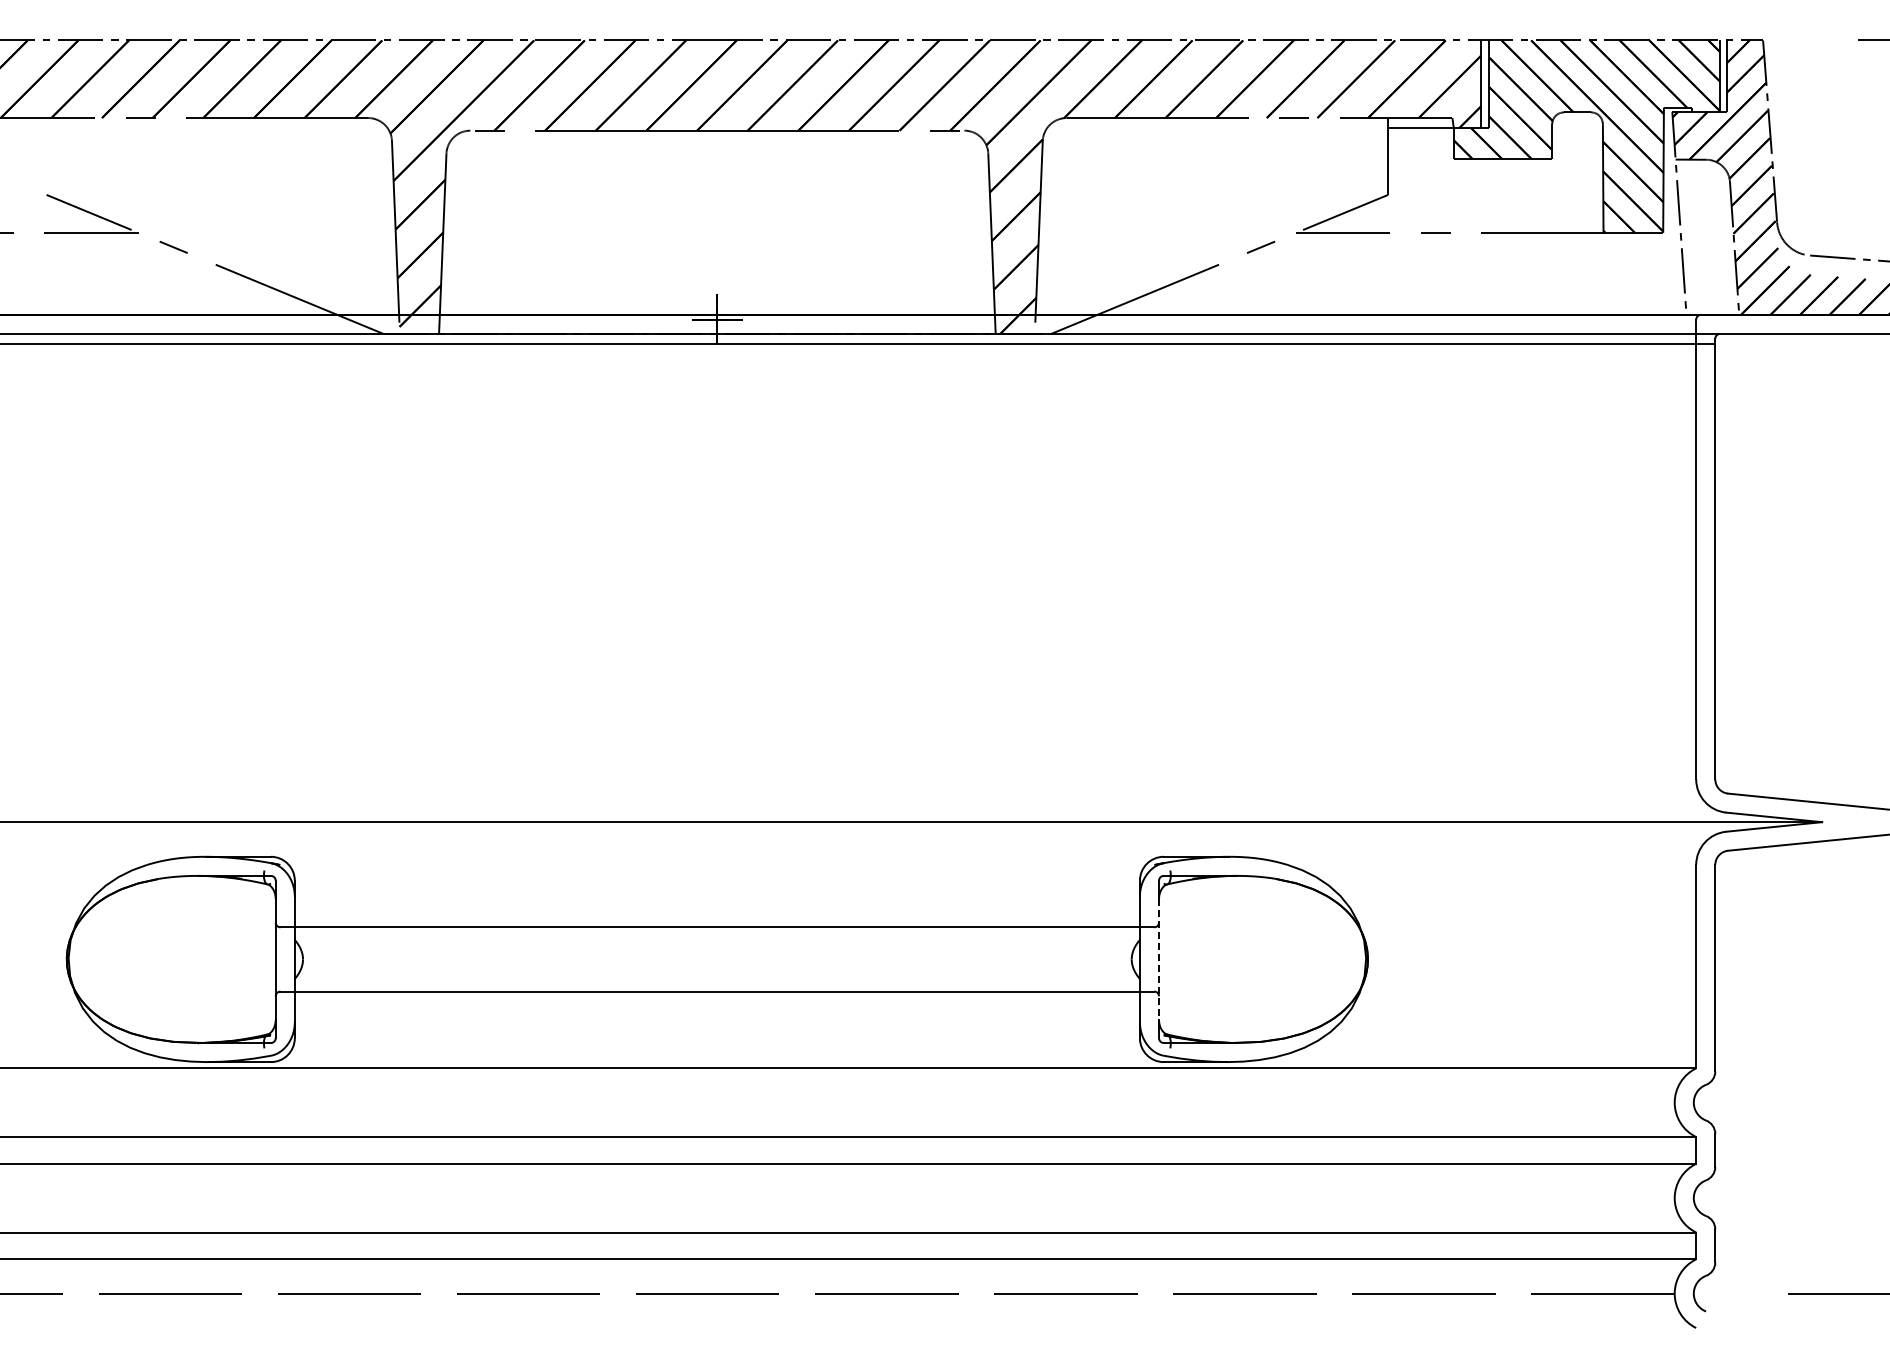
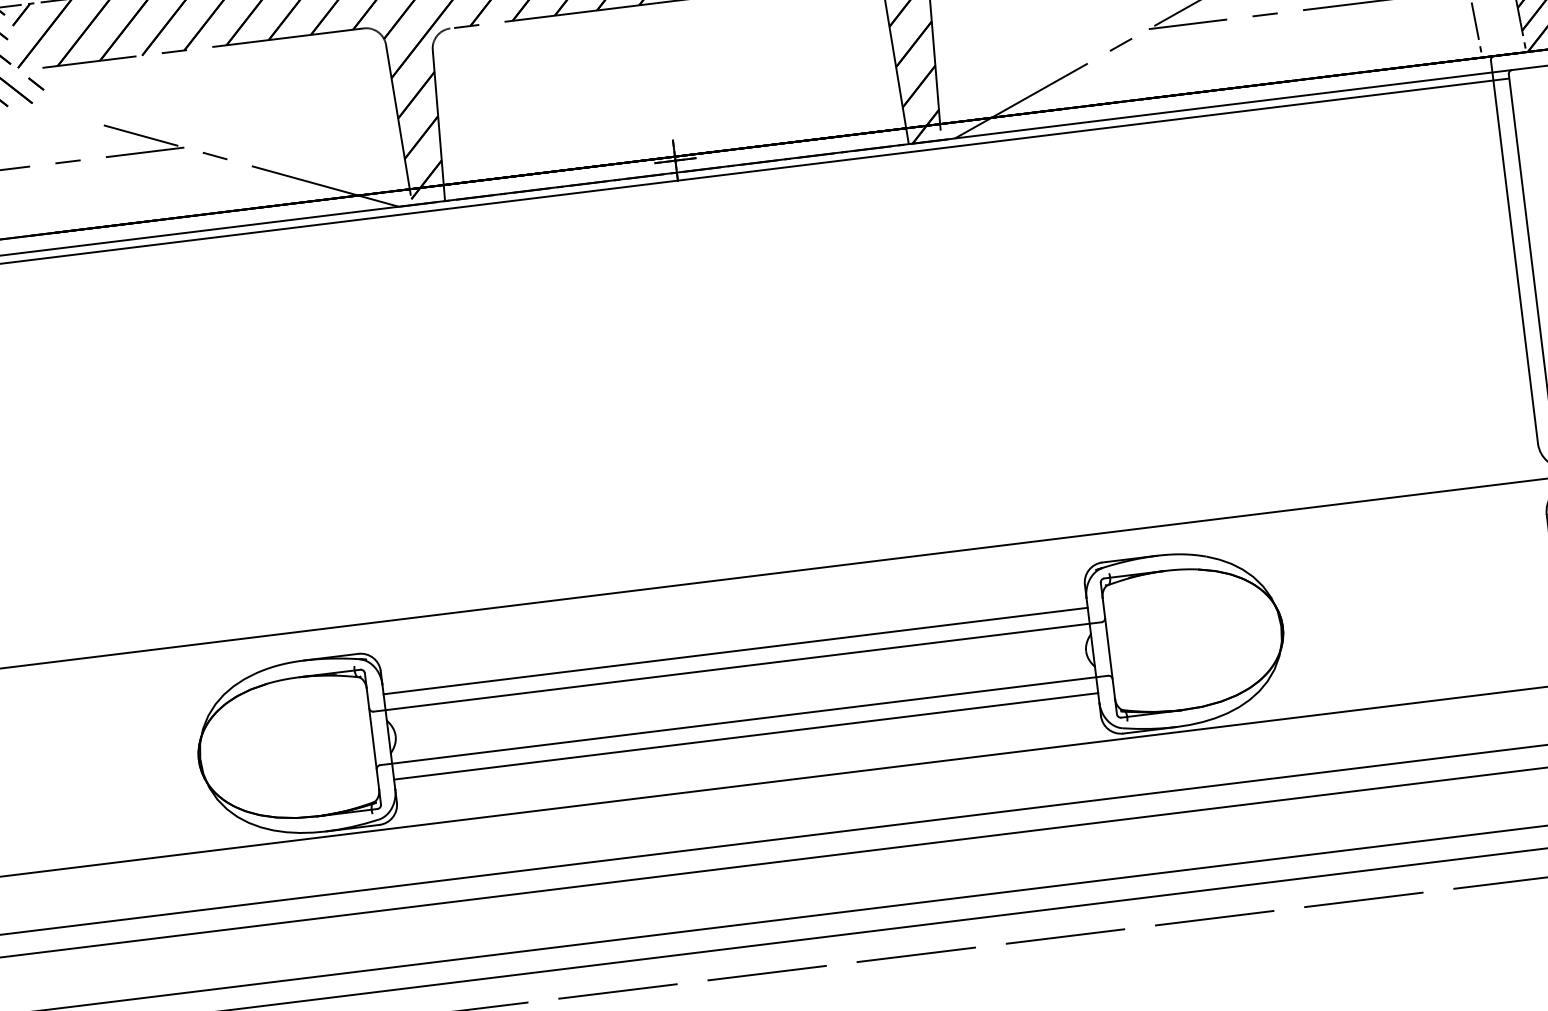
line: (716, 908) -> (734, 651), added
line: (1159, 959) -> (1109, 648), dashed -> solid
line: (716, 1010) -> (745, 736), added

